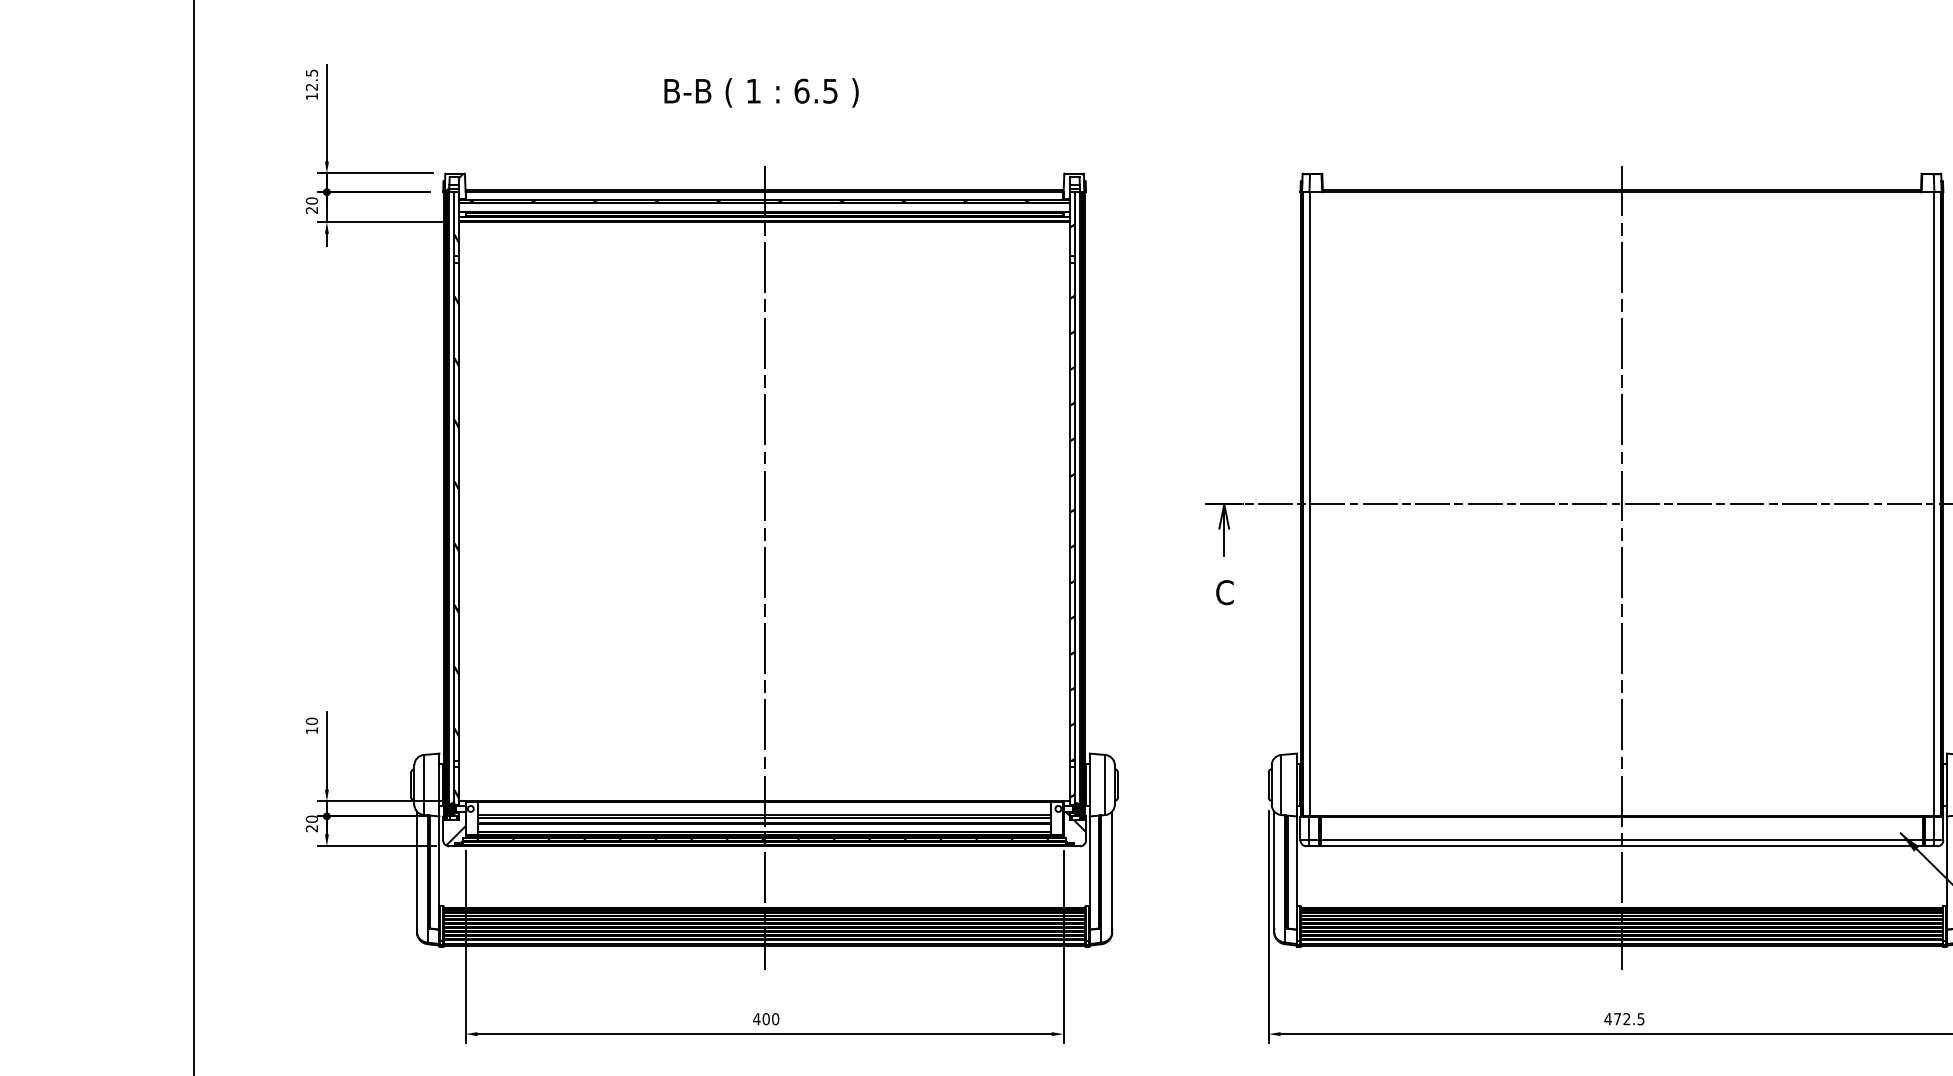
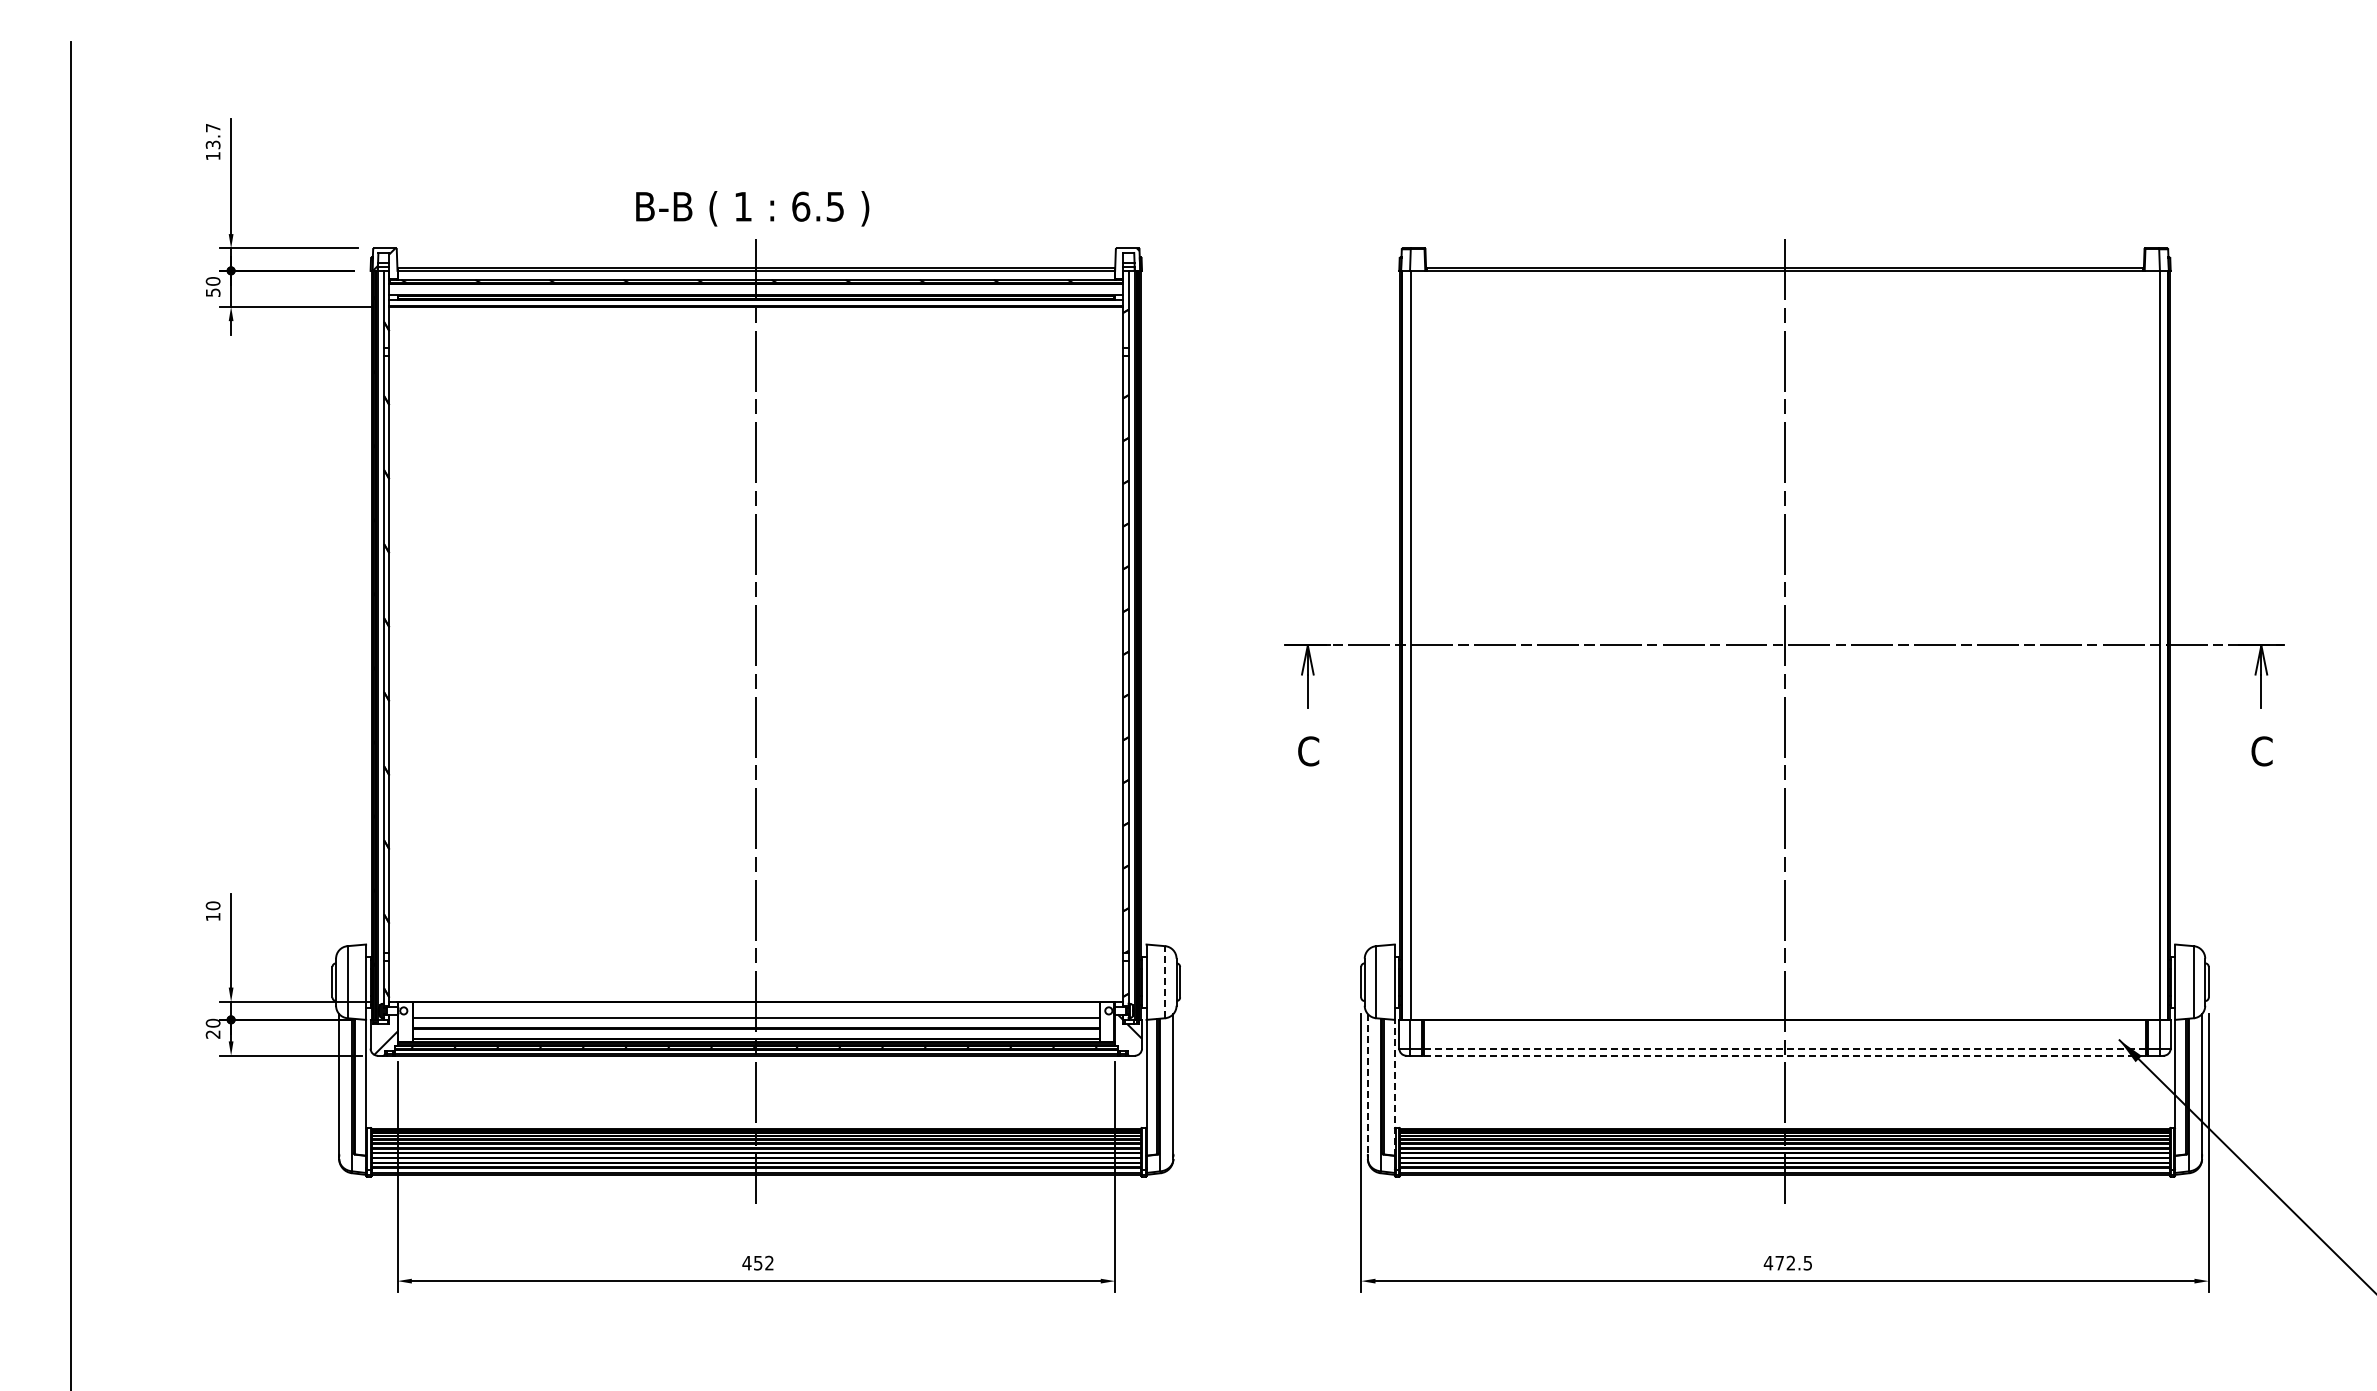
text: (312, 80) -> (213, 136), 12.5 -> 13.7
text: (761, 92) -> (752, 208), moved
text: (311, 210) -> (212, 292), 20 -> 50
line: (1105, 784) -> (1165, 981), solid -> dashed
line: (763, 817) -> (755, 1021), removed
line: (1622, 840) -> (1785, 1048), solid -> dashed
line: (1622, 846) -> (1785, 1055), solid -> dashed
line: (1273, 869) -> (1367, 1083), solid -> dashed
line: (1296, 872) -> (1394, 1087), solid -> dashed
text: (770, 1018) -> (763, 1262), 400 -> 452

